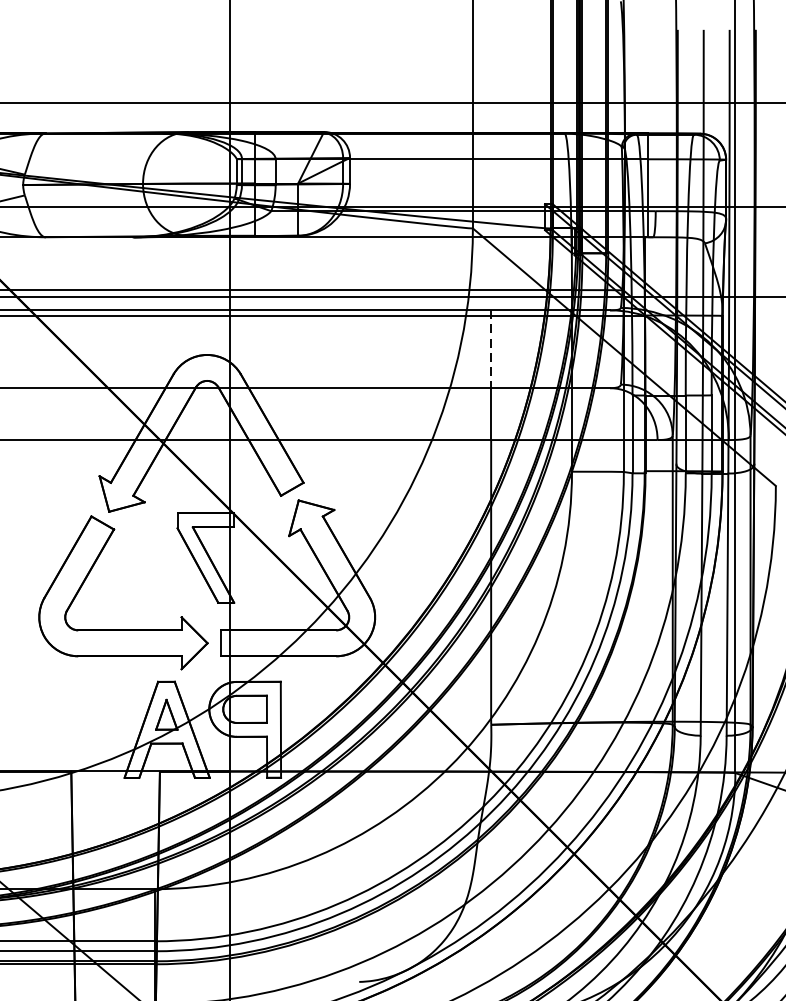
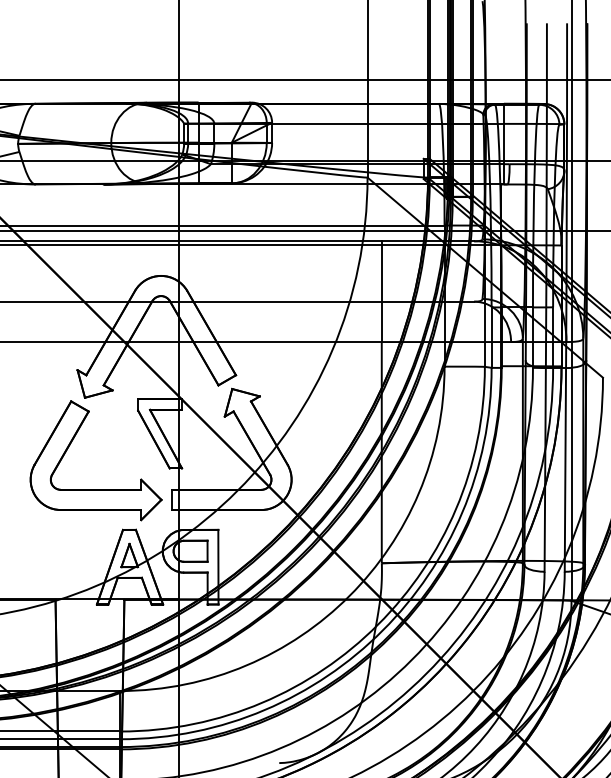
line: (490, 349) -> (381, 271), dashed -> solid

